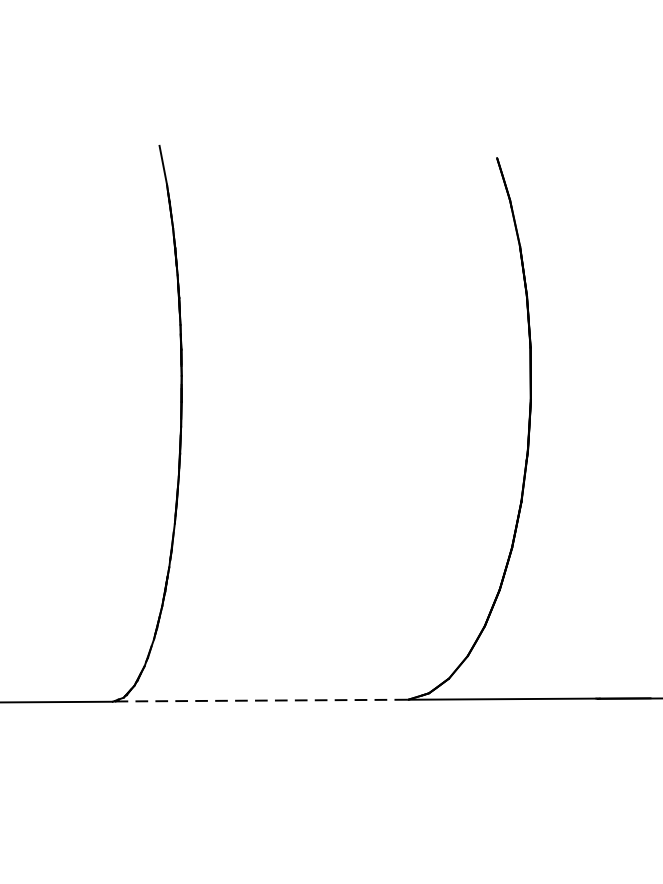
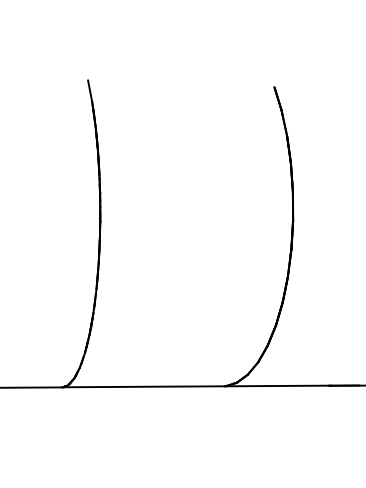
line: (261, 700) -> (144, 386), dashed -> solid

